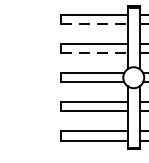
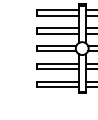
line: (95, 24) -> (58, 15), dashed -> solid
line: (95, 53) -> (58, 33), dashed -> solid

